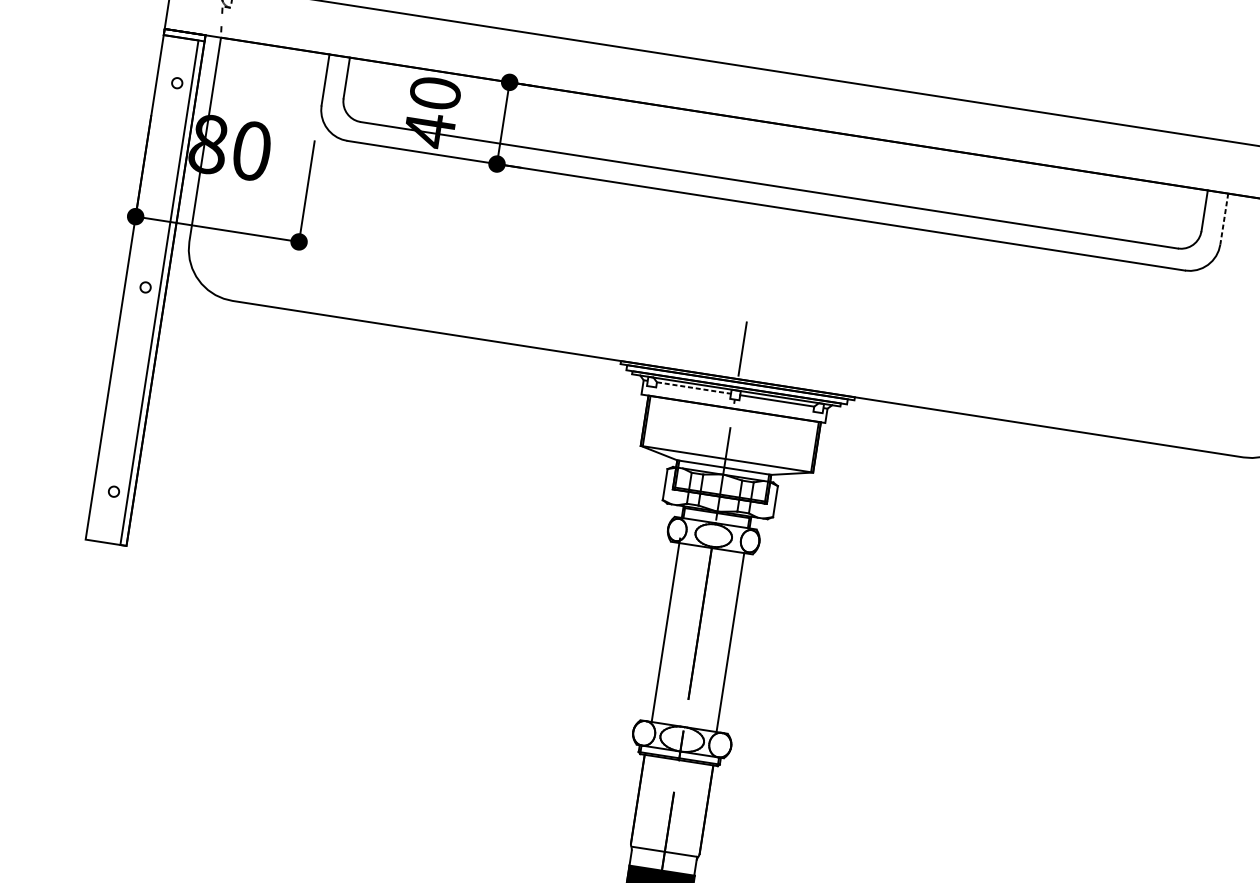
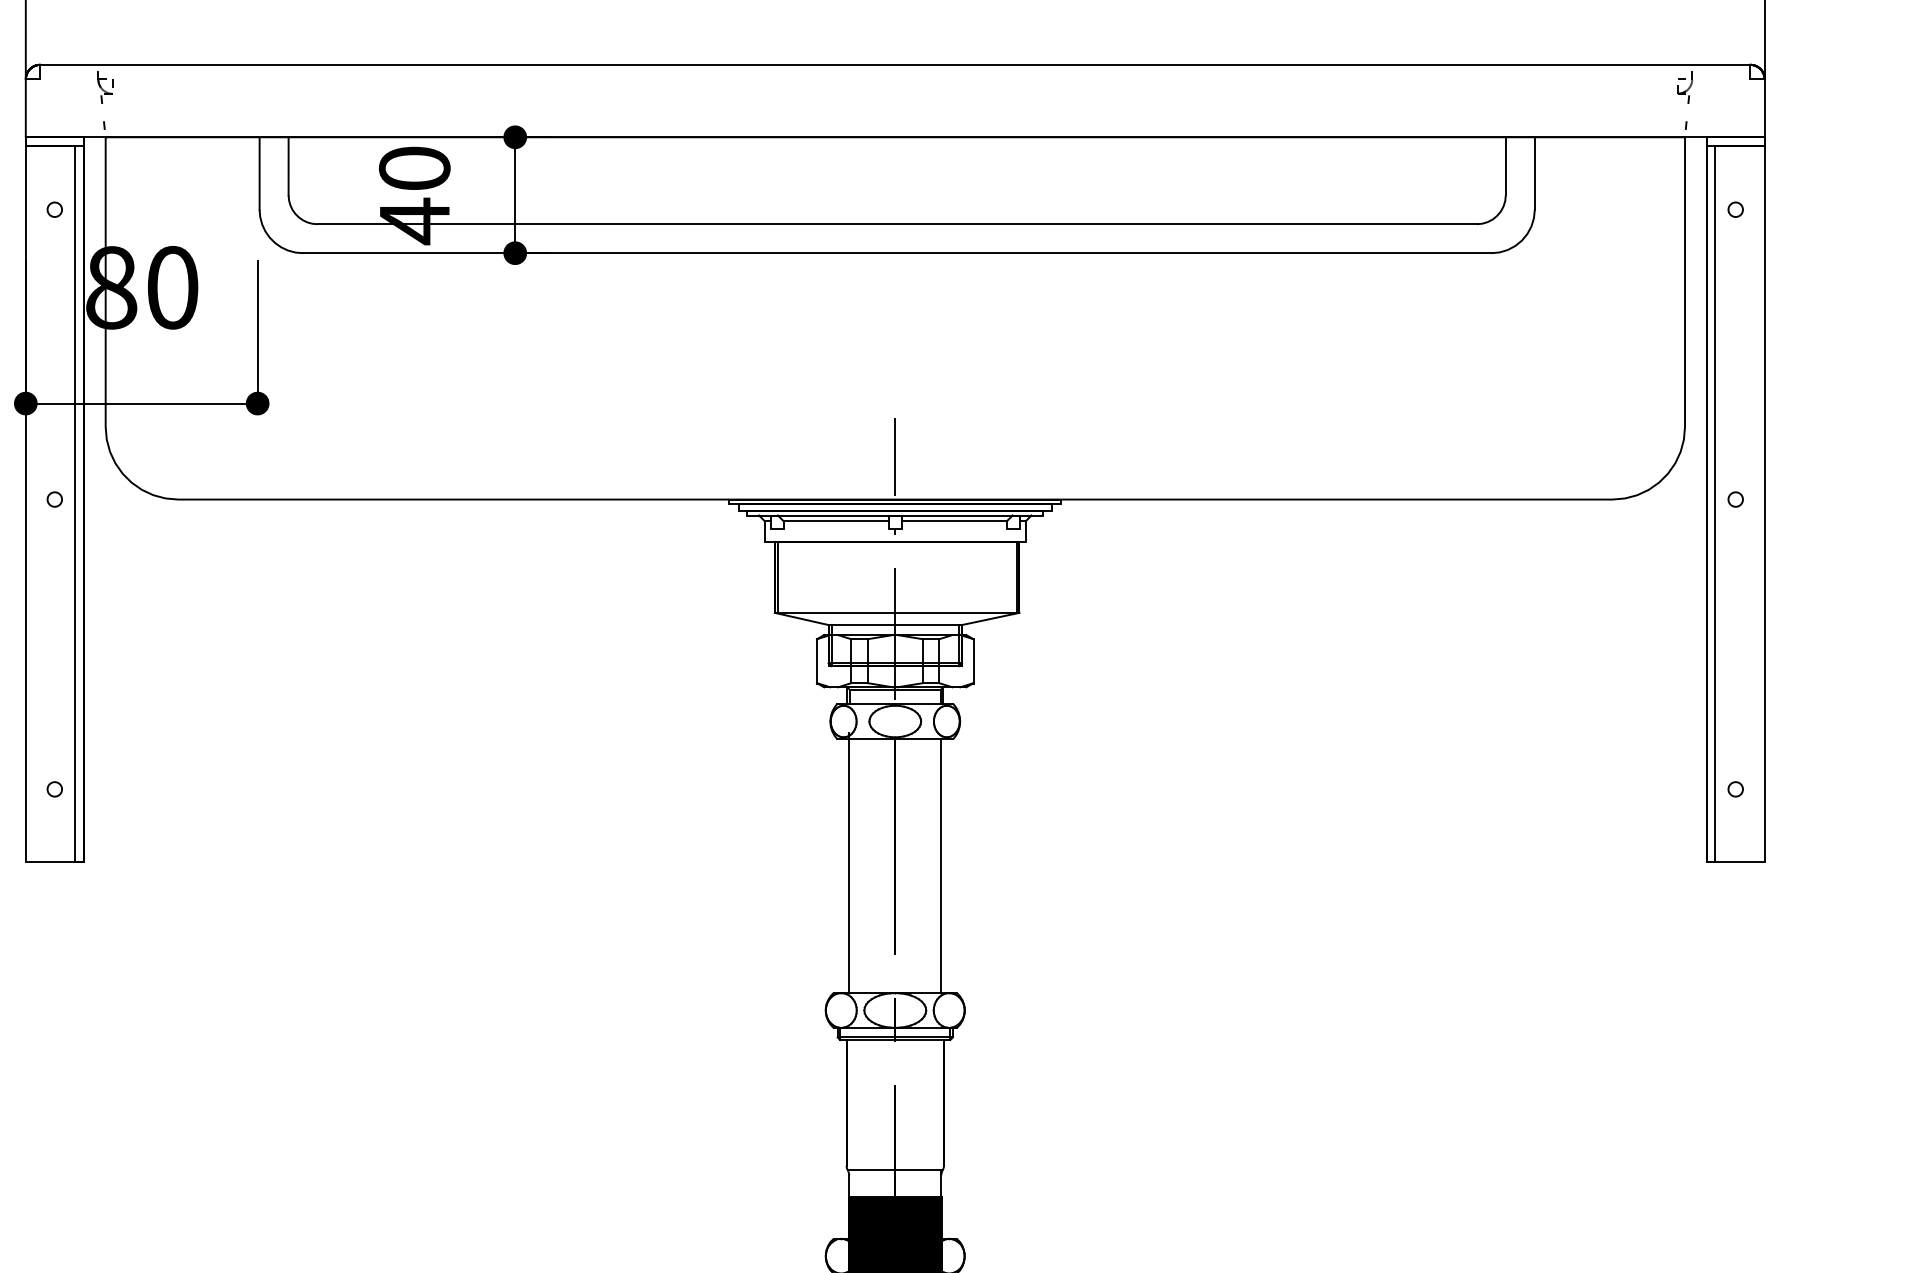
line: (1223, 219) -> (1534, 174), dashed -> solid
line: (694, 388) -> (836, 521), dashed -> solid

